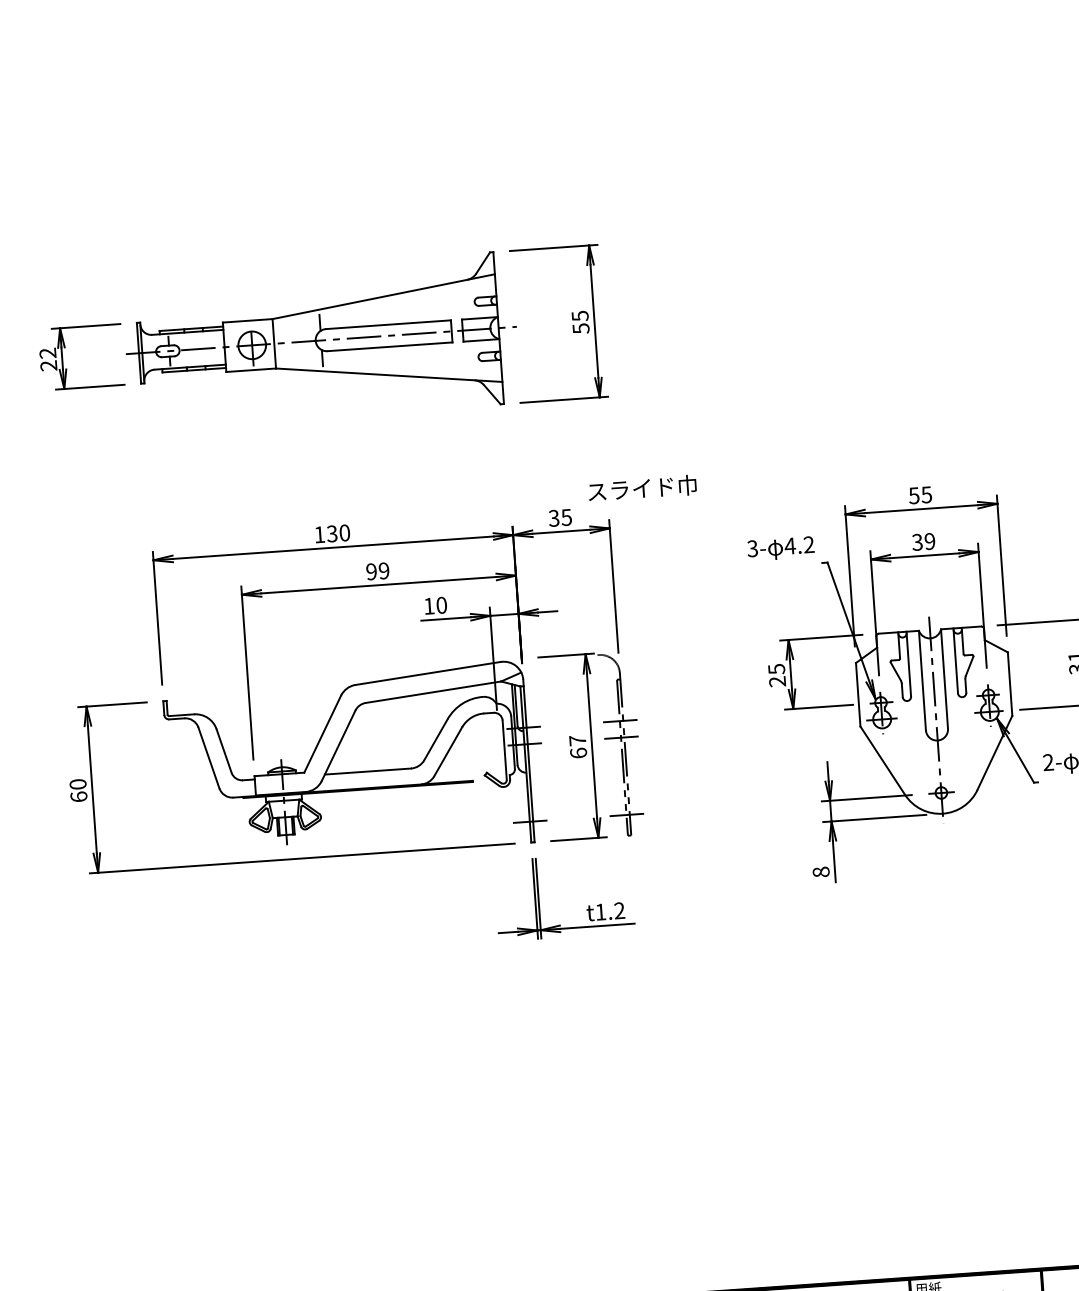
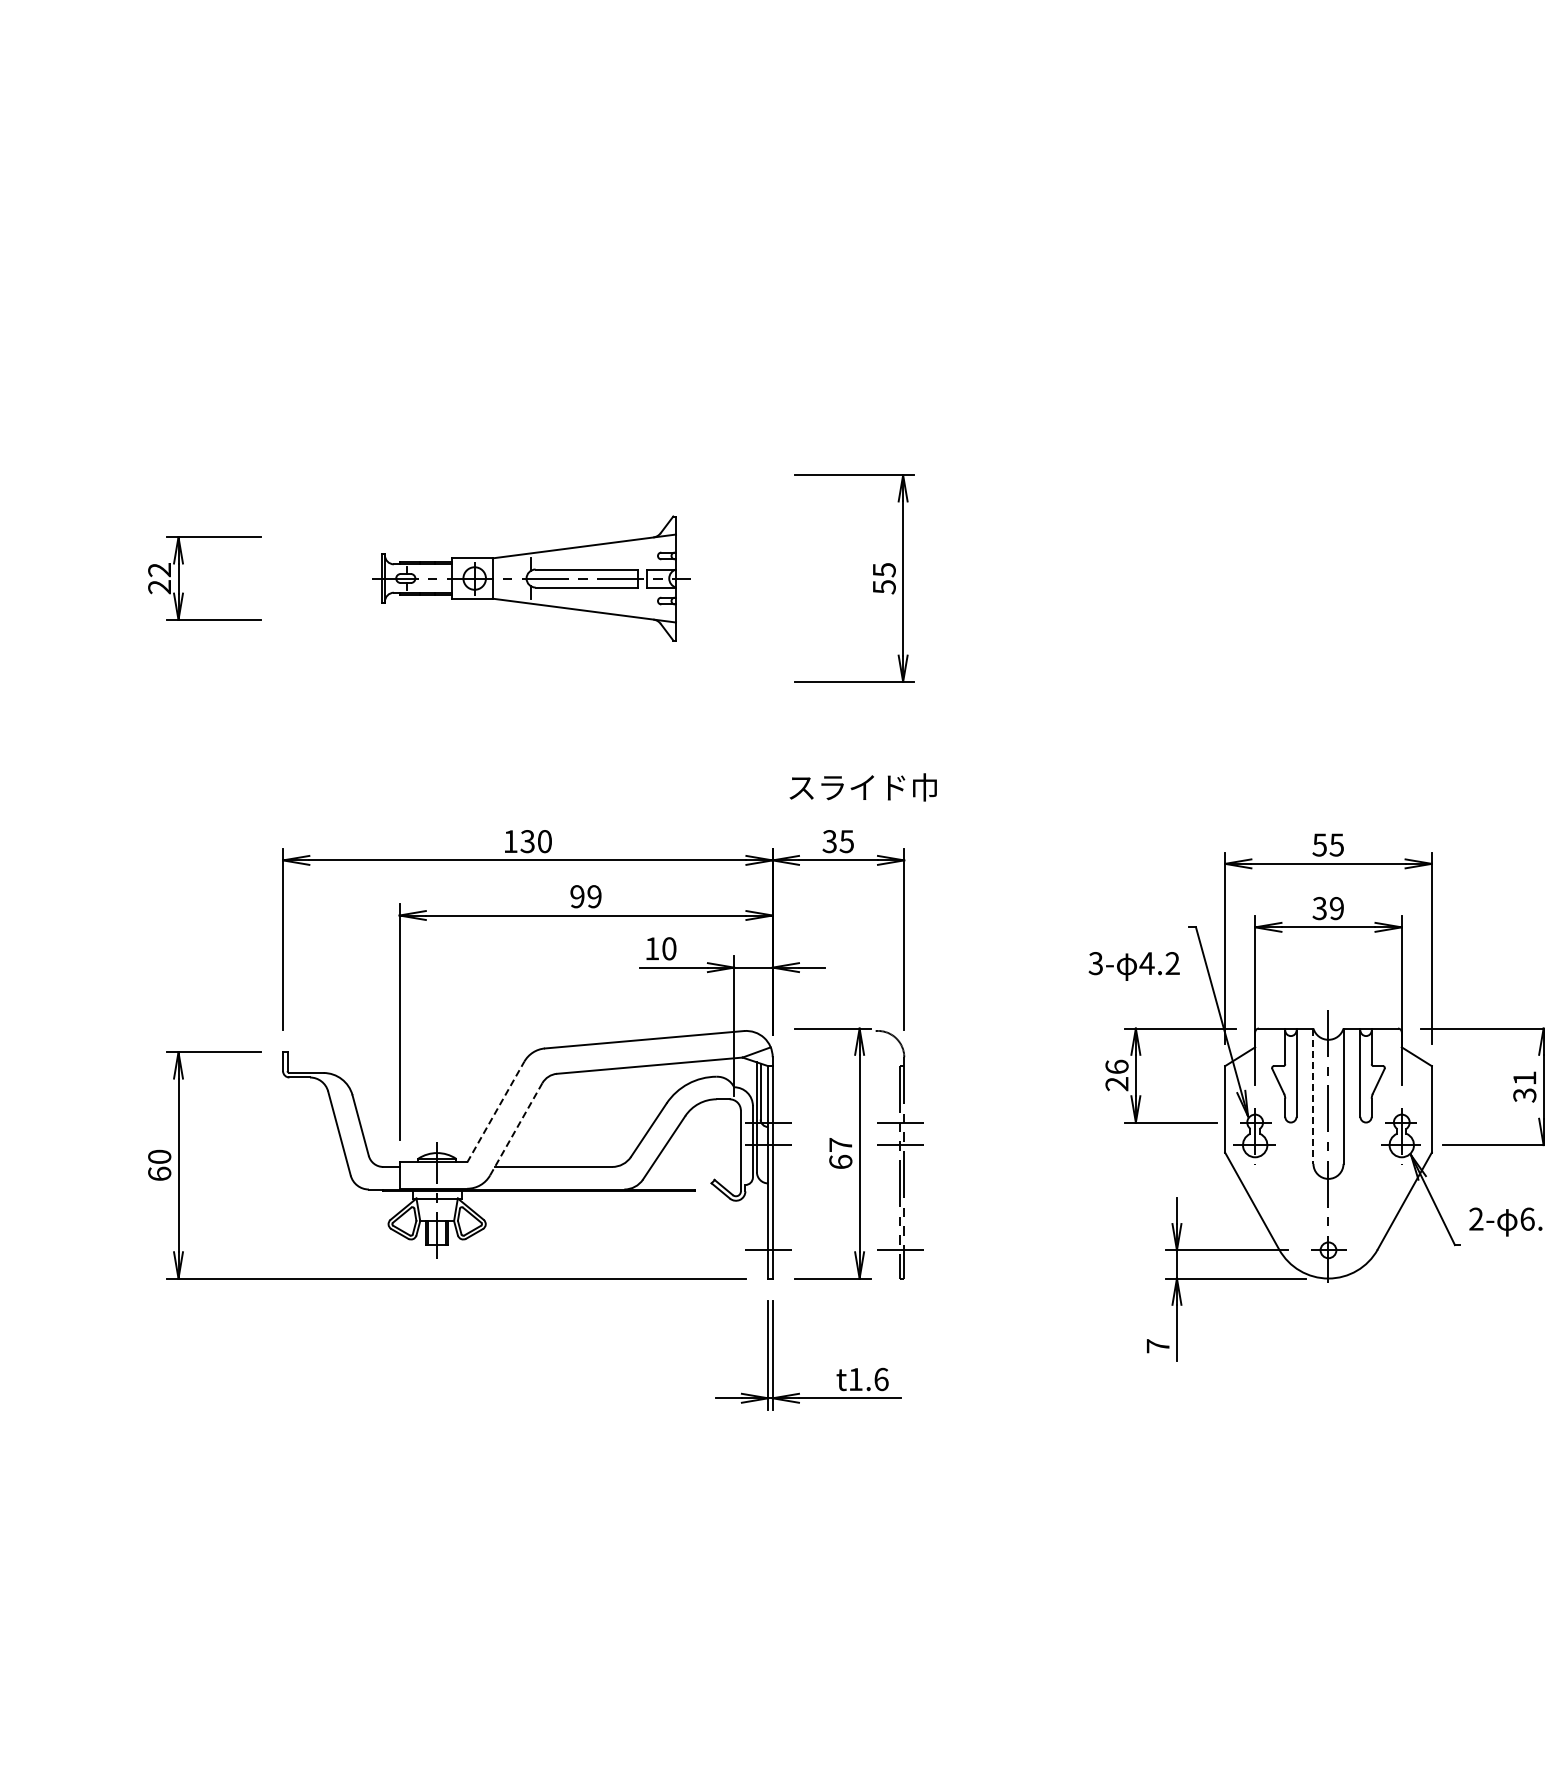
part: (320, 340) -> (530, 578), size x0.6
text: (641, 488) -> (862, 787), moved
text: (780, 548) -> (1133, 966), moved
text: (776, 668) -> (1116, 1066), 25 -> 26
line: (922, 680) -> (1313, 1096), solid -> dashed
line: (322, 734) -> (495, 1112), solid -> dashed
line: (338, 745) -> (516, 1129), solid -> dashed
text: (820, 872) -> (1157, 1346), 8 -> 7
text: (619, 910) -> (881, 1379), t1.2 -> t1.6

